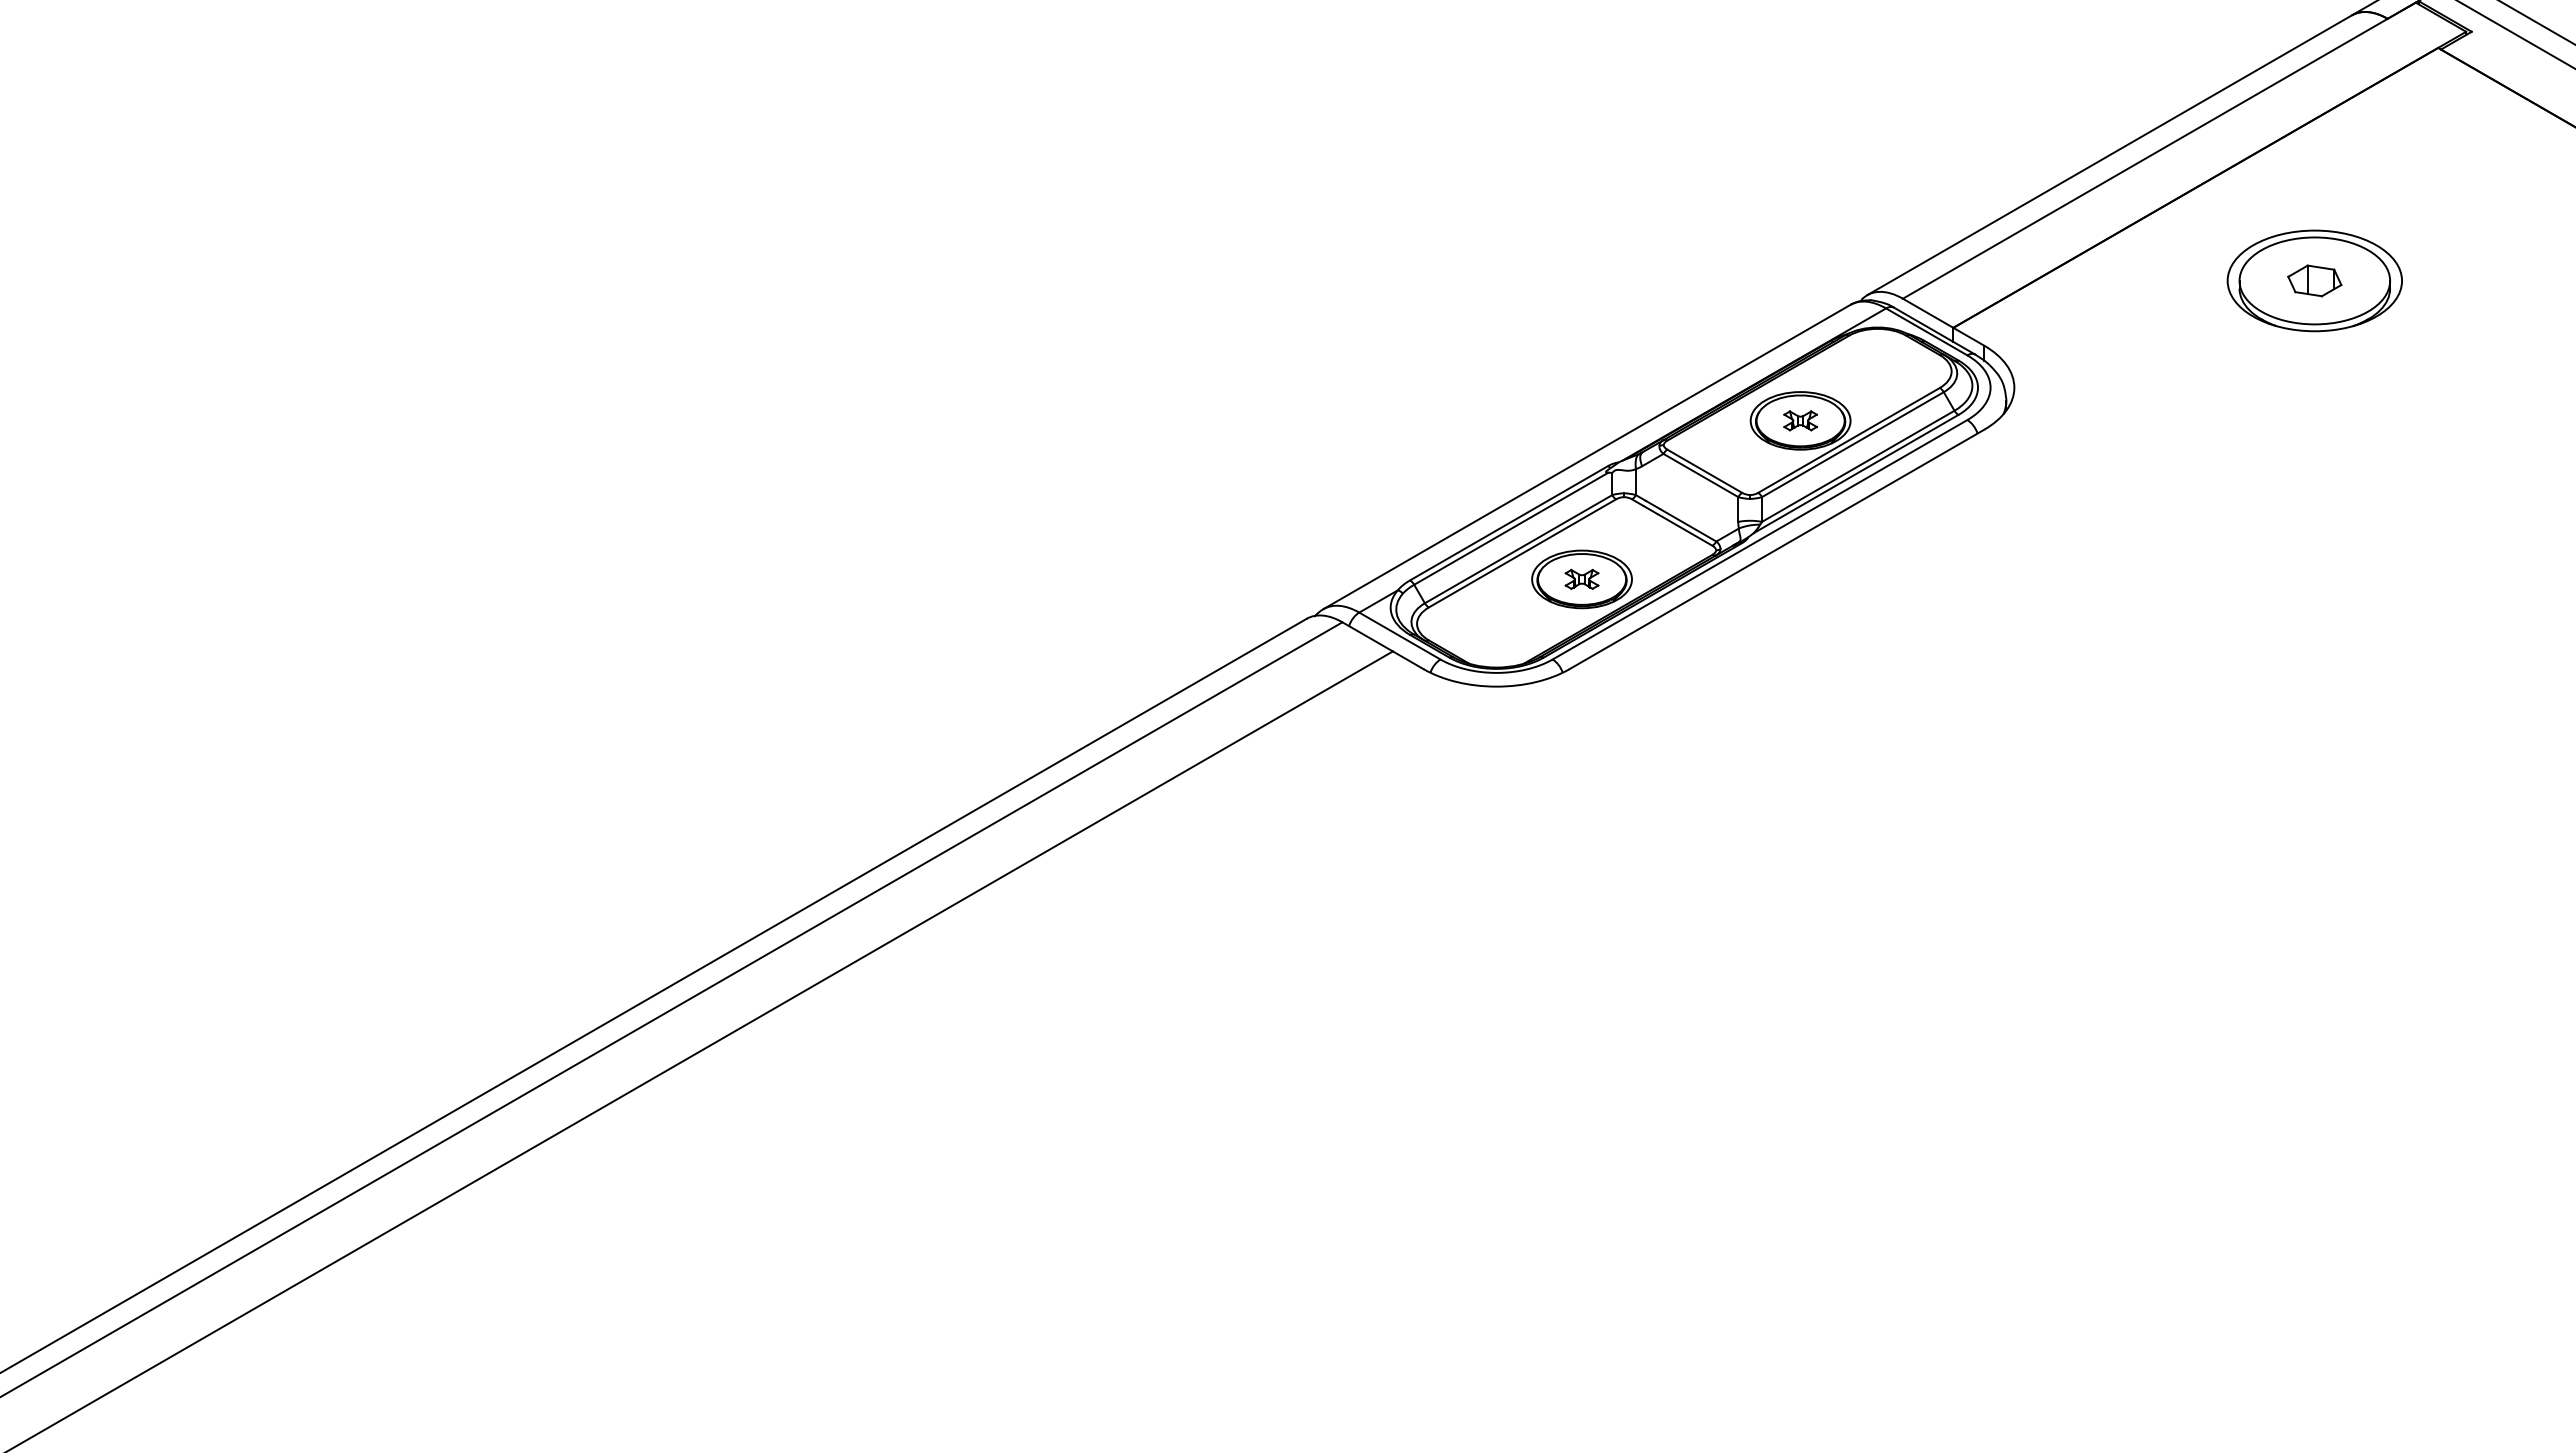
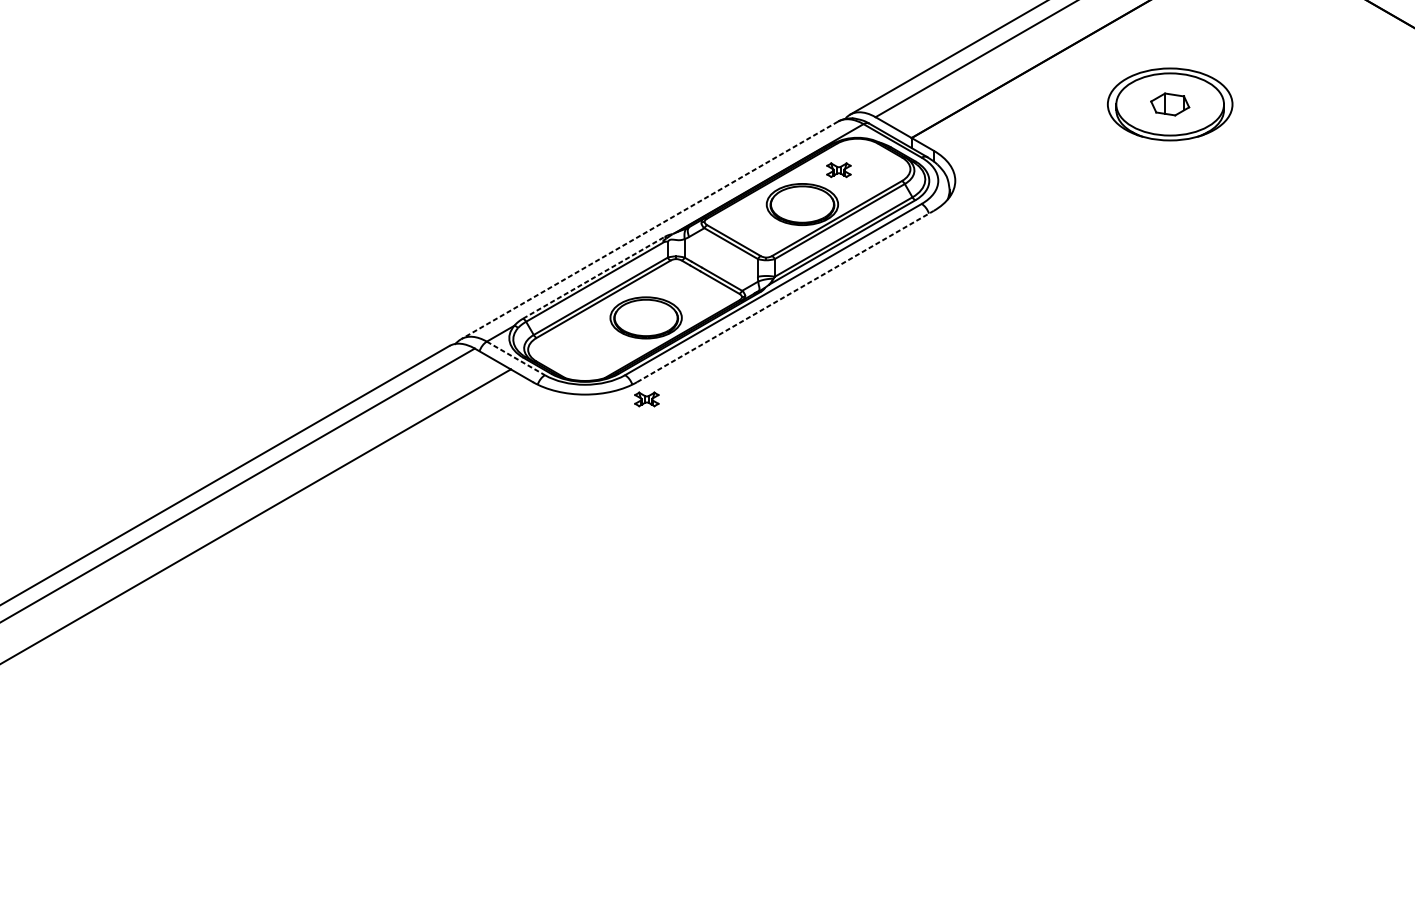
part: (1800, 420) -> (838, 169), moved
line: (1586, 457) -> (649, 230), solid -> dashed
line: (1509, 523) -> (594, 277), solid -> dashed
line: (1777, 549) -> (785, 296), solid -> dashed
part: (1581, 578) -> (646, 398), moved
line: (1399, 636) -> (515, 358), solid -> dashed

